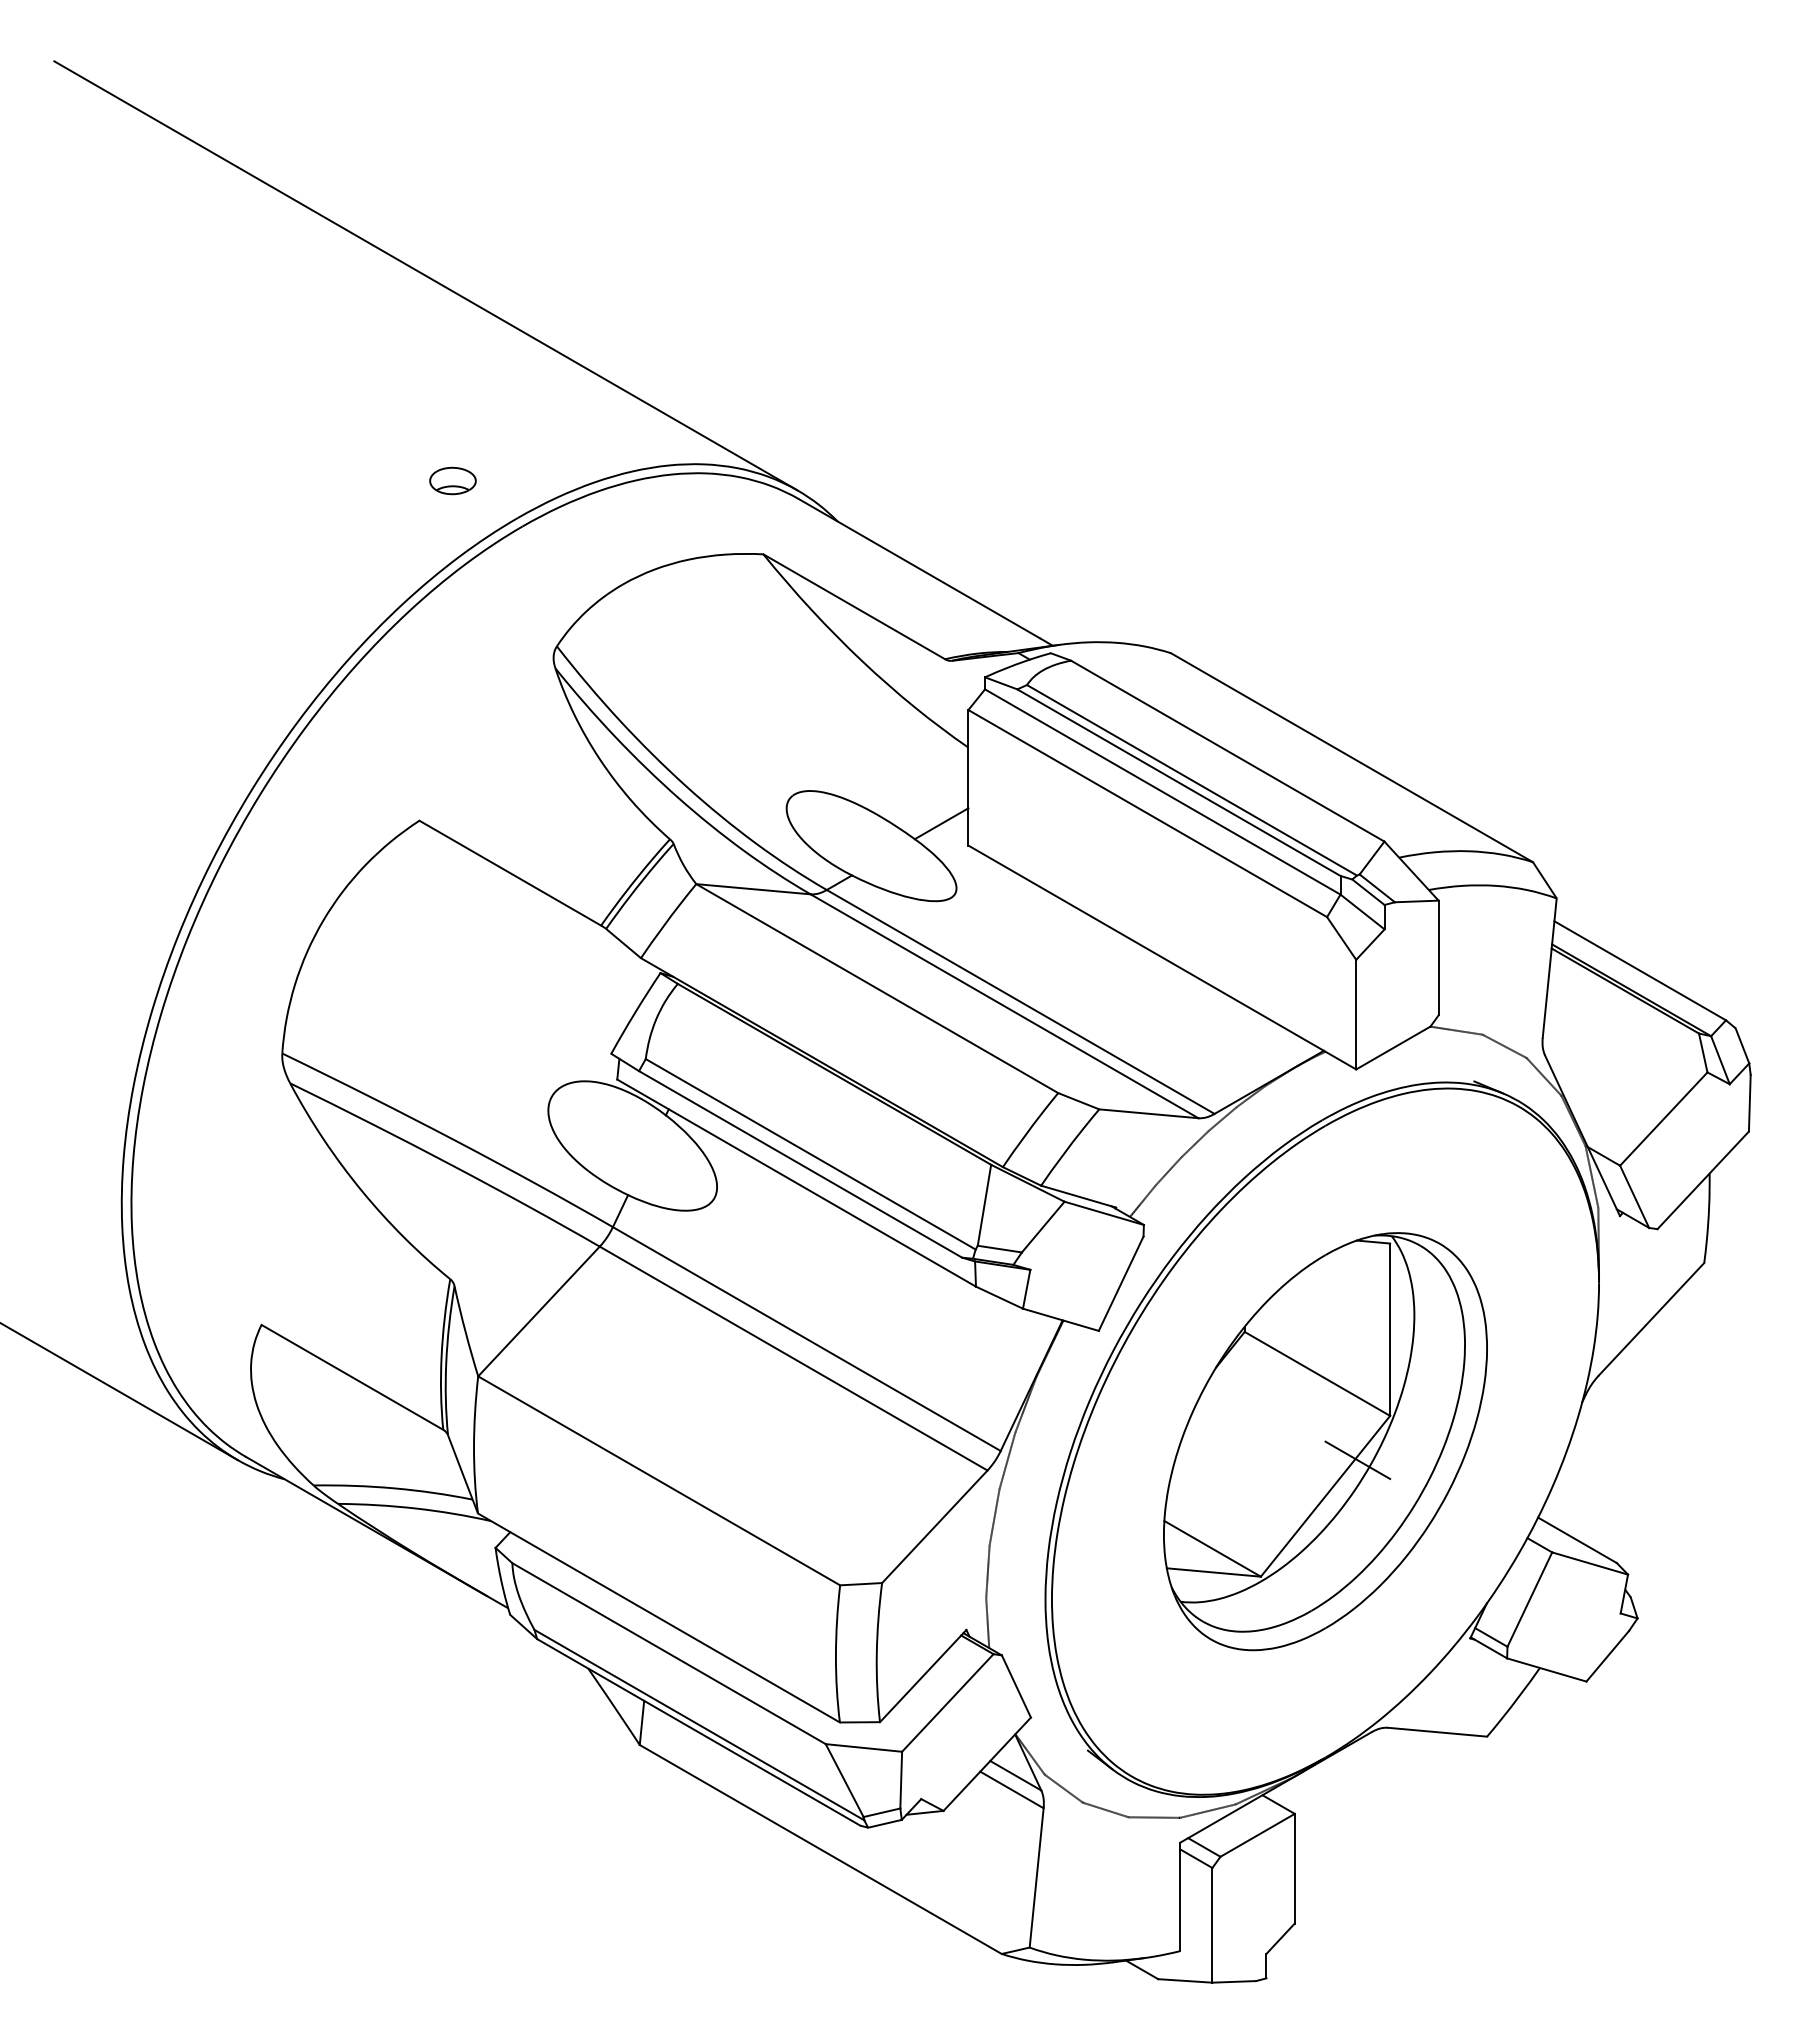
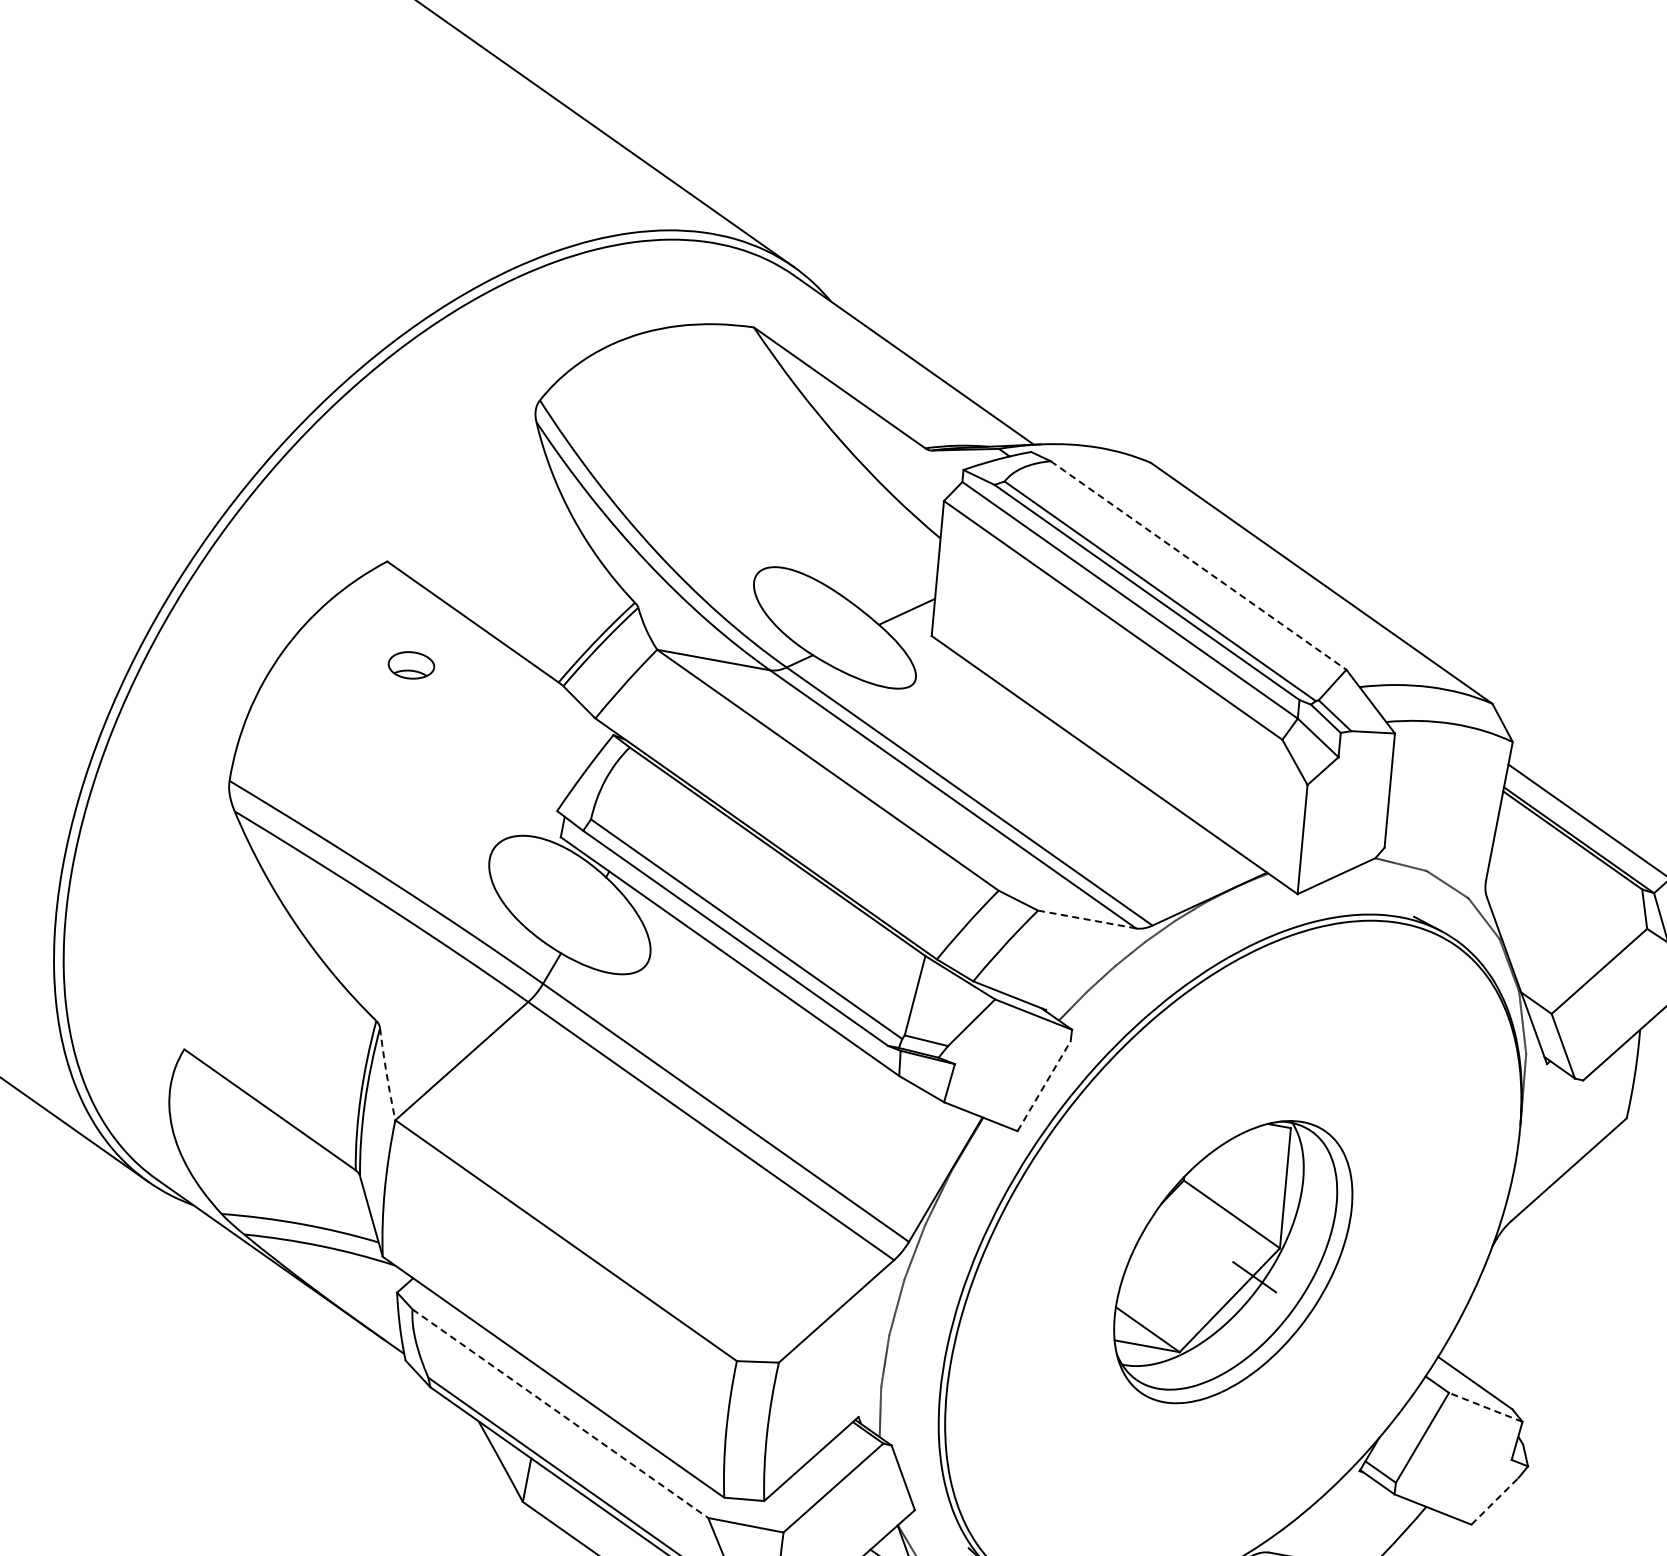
part: (452, 480) -> (411, 664), moved
line: (1227, 751) -> (1198, 565), solid -> dashed
line: (1148, 1113) -> (1086, 919), solid -> dashed
line: (1121, 1283) -> (1044, 1086), solid -> dashed
arc: (465, 1331) -> (386, 1074), solid -> dashed
part: (1325, 1441) -> (1233, 1261), size x0.7
line: (1589, 1563) -> (1485, 1407), solid -> dashed
line: (669, 1653) -> (560, 1413), solid -> dashed
line: (1608, 1655) -> (1495, 1500), solid -> dashed

